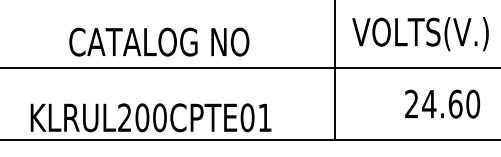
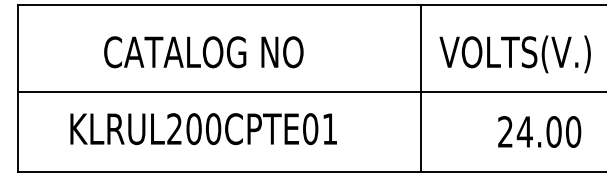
text: (159, 42) -> (203, 52), moved
text: (455, 103) -> (553, 131), 24.60 -> 24.00
text: (150, 118) -> (203, 129), moved

